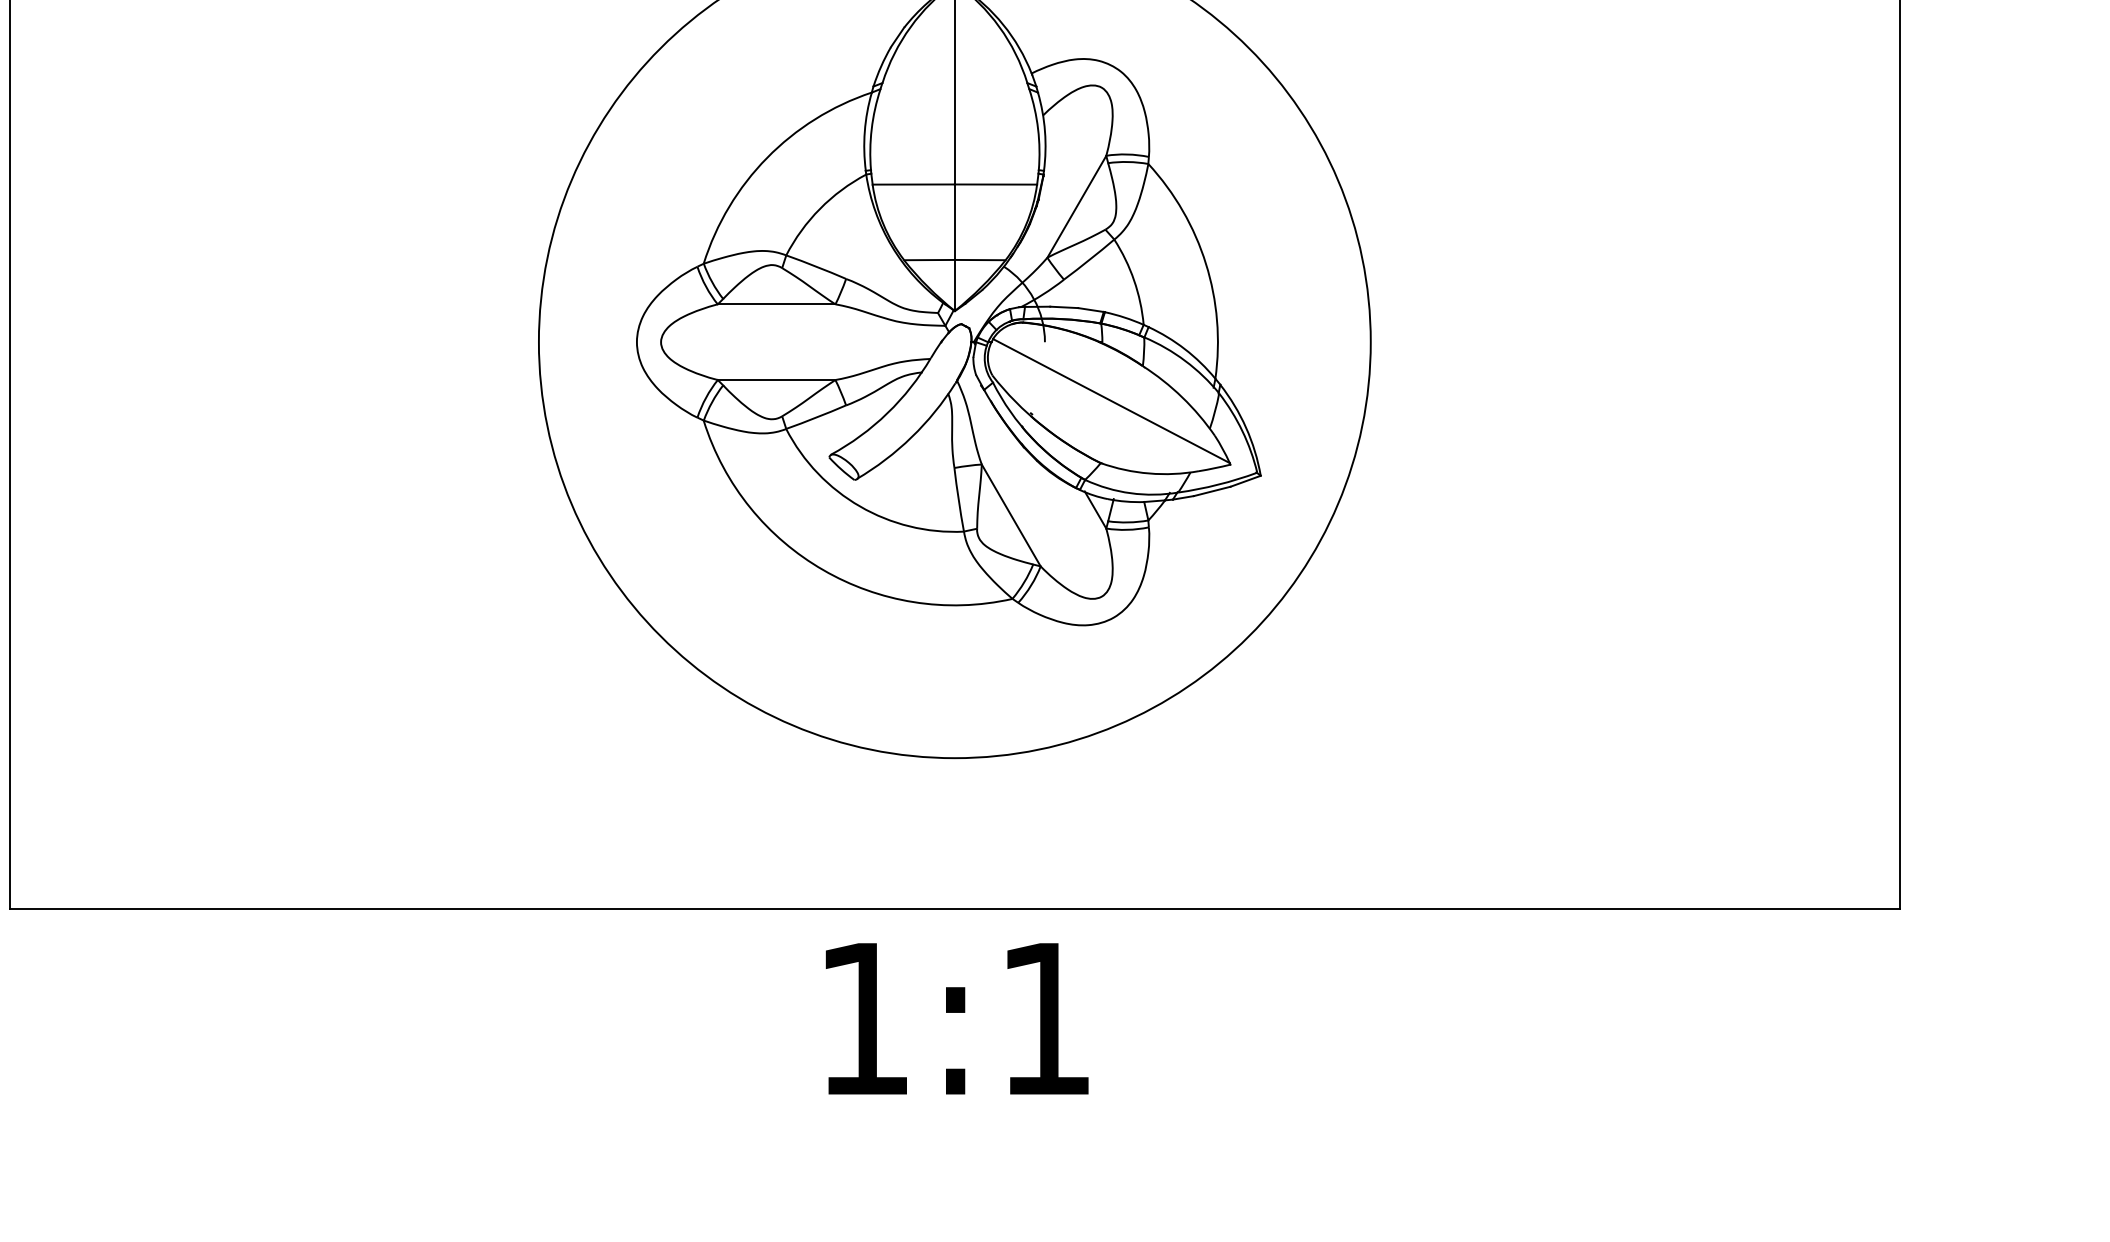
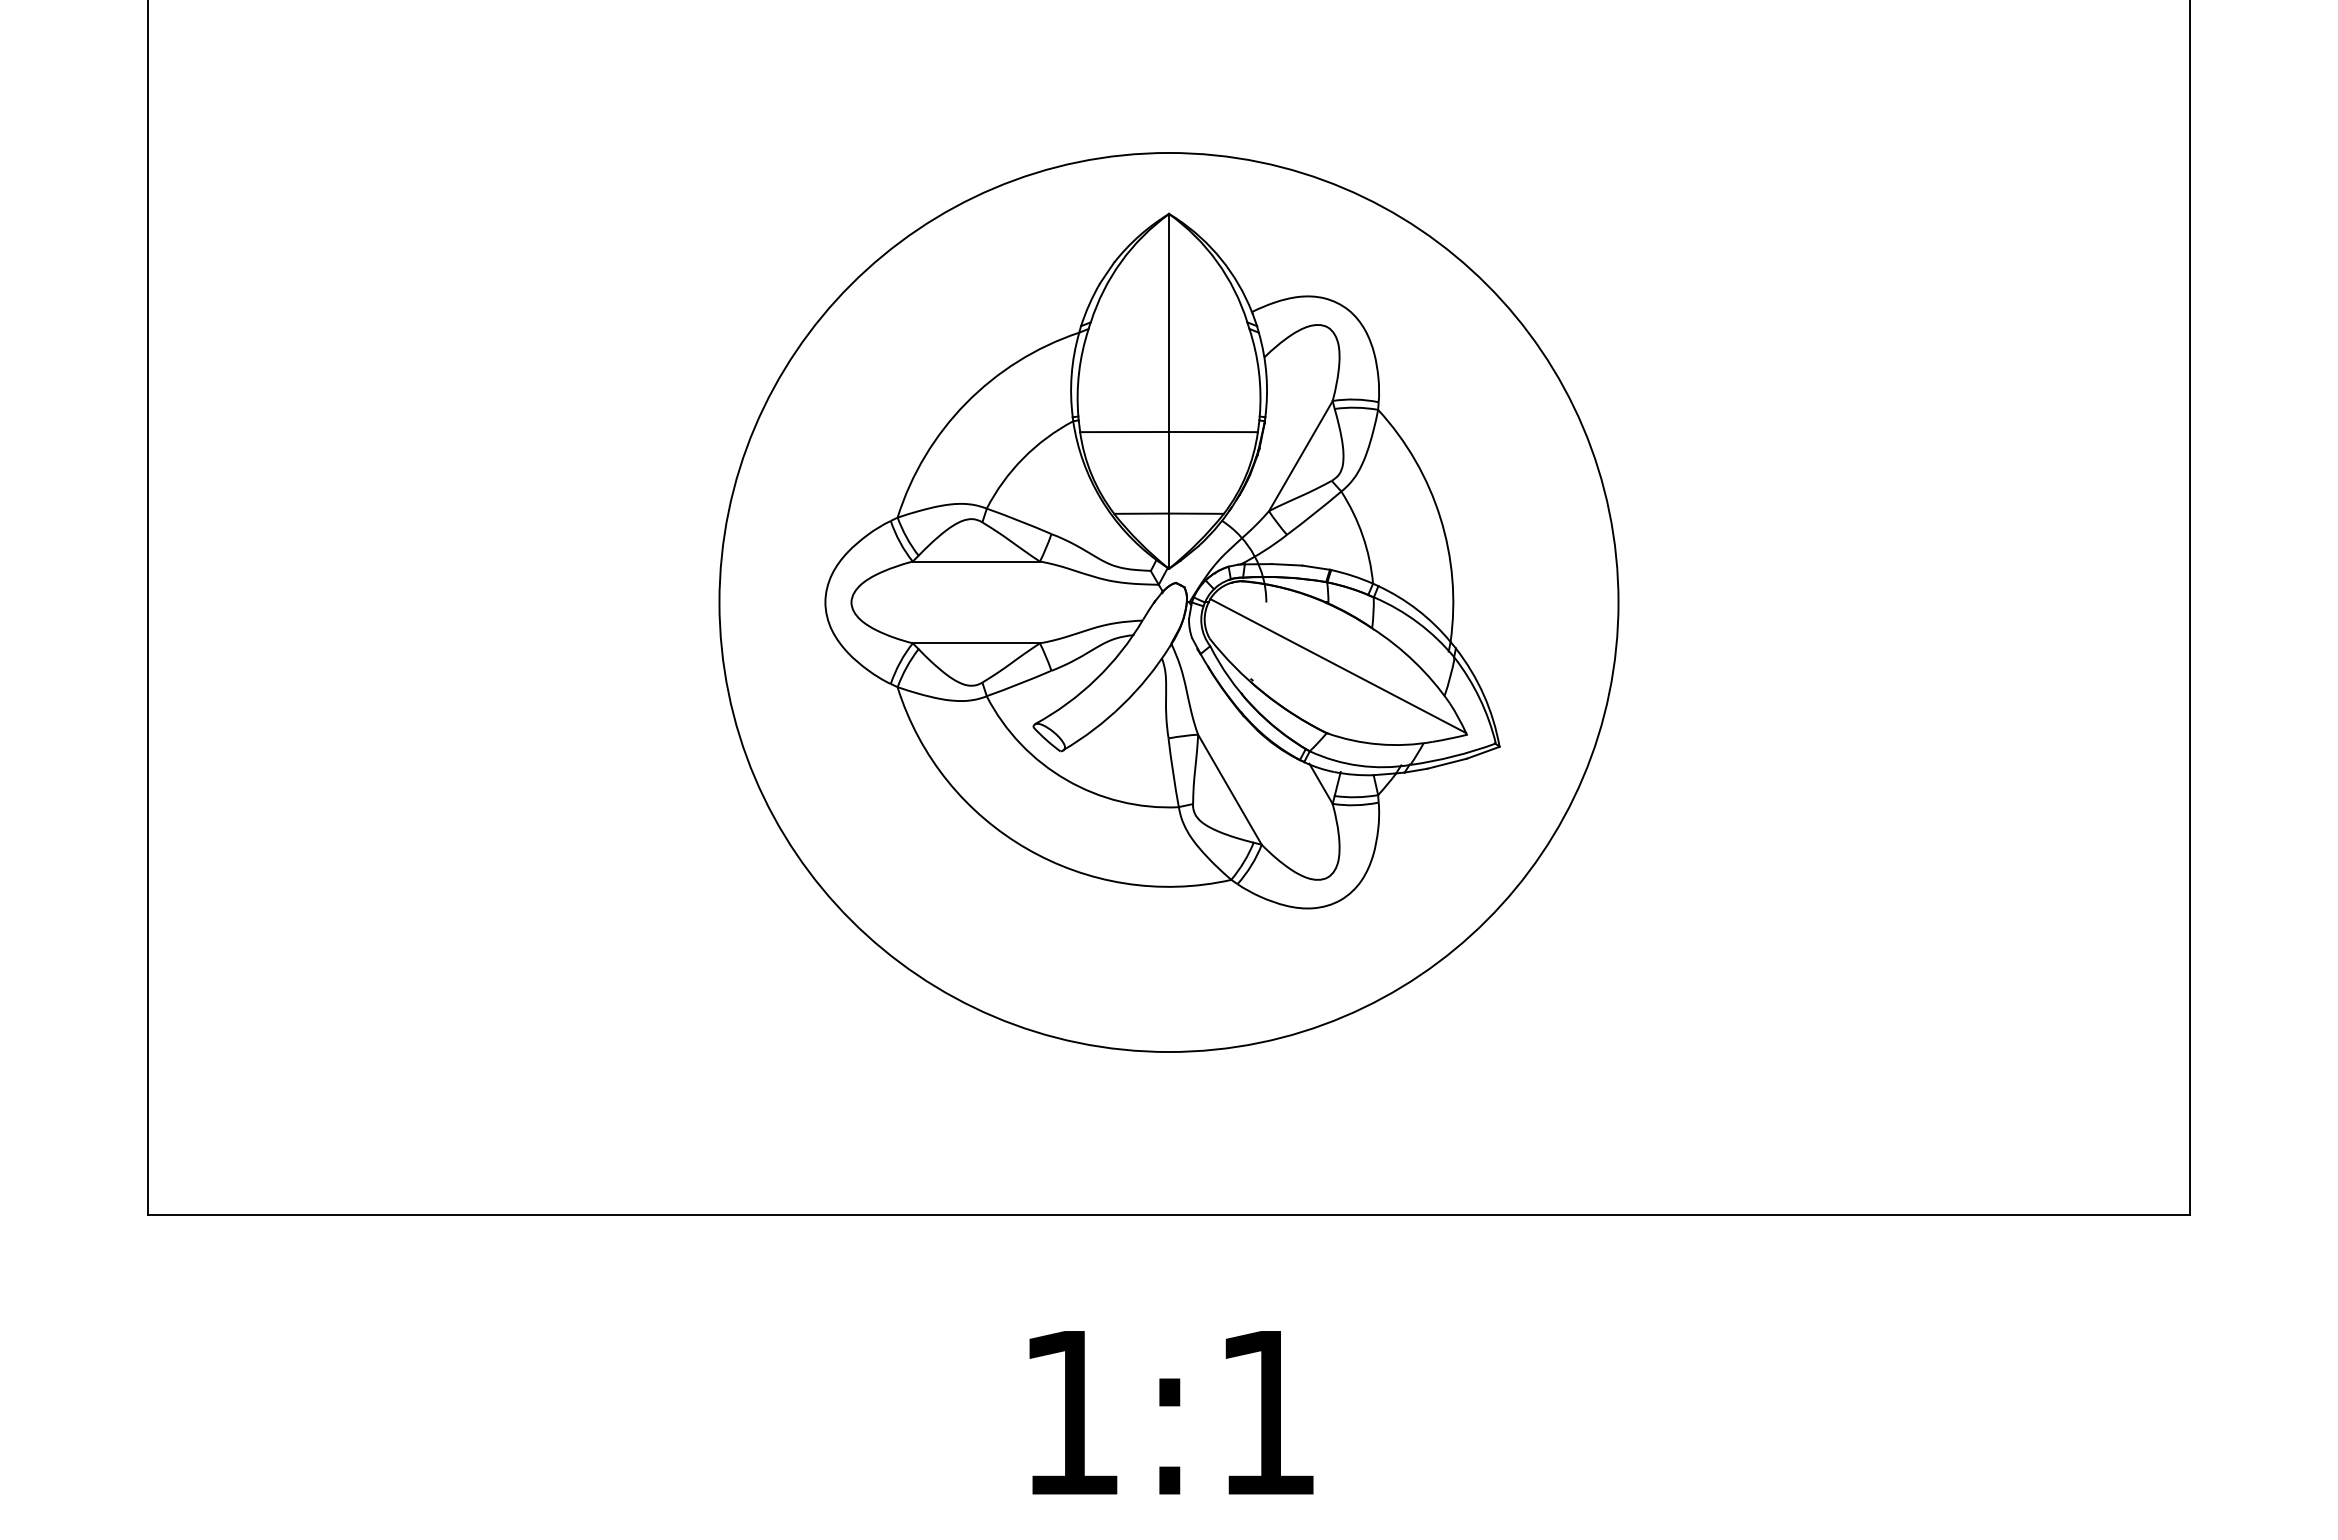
text: (957, 1018) -> (1171, 1412), moved

